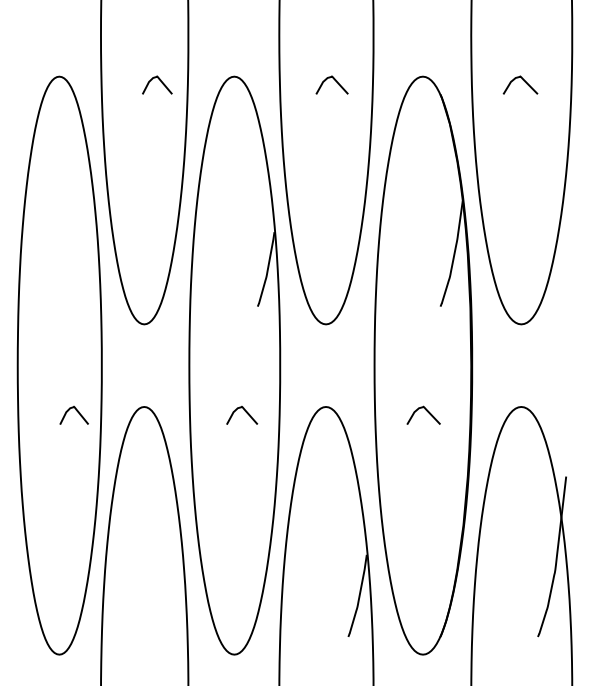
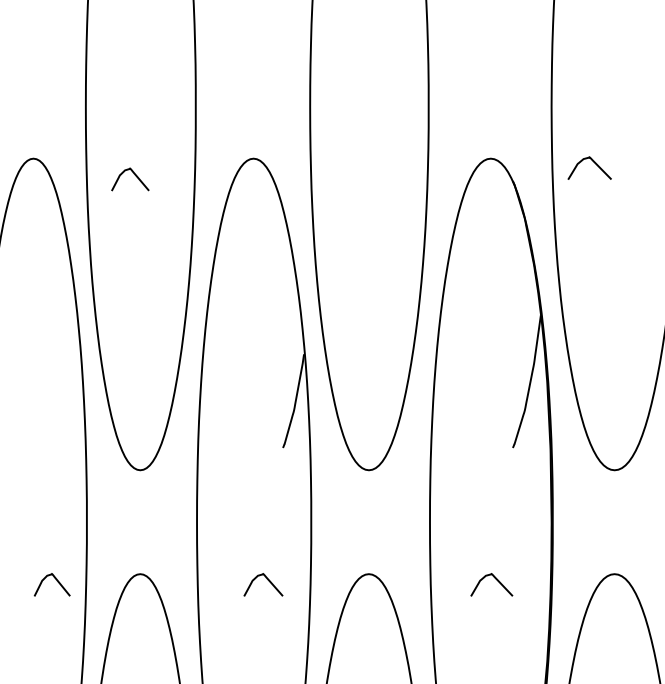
curve: (334, 80) -> (379, 163), removed
curve: (524, 82) -> (594, 164), moved
curve: (161, 83) -> (135, 177), moved

